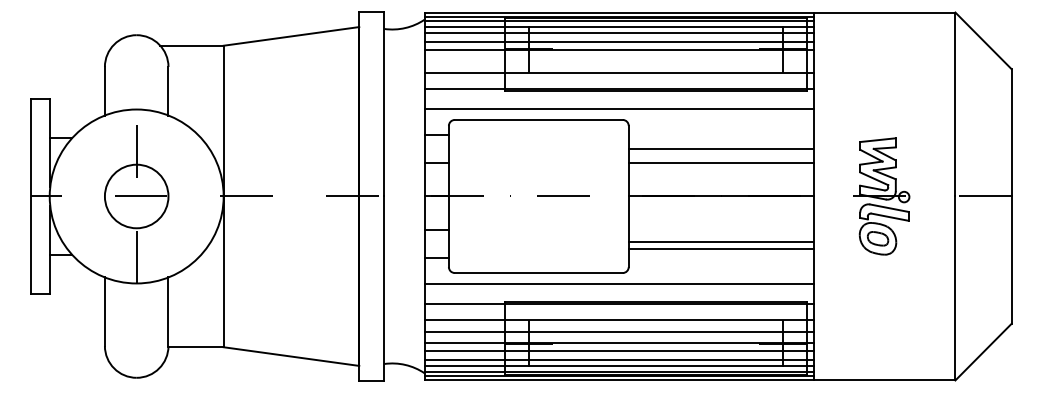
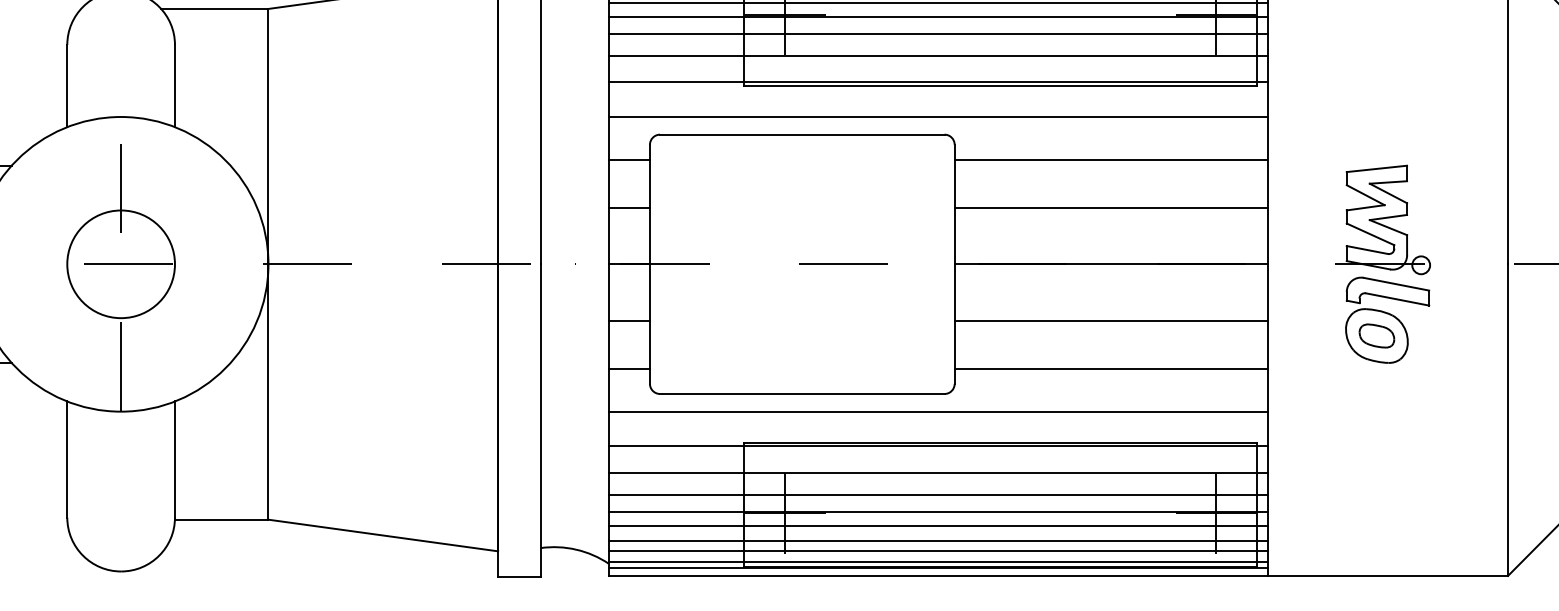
line: (618, 60) -> (937, 33), added
line: (720, 148) -> (1110, 159), moved
line: (720, 242) -> (1110, 369), moved
line: (720, 248) -> (1110, 320), moved

